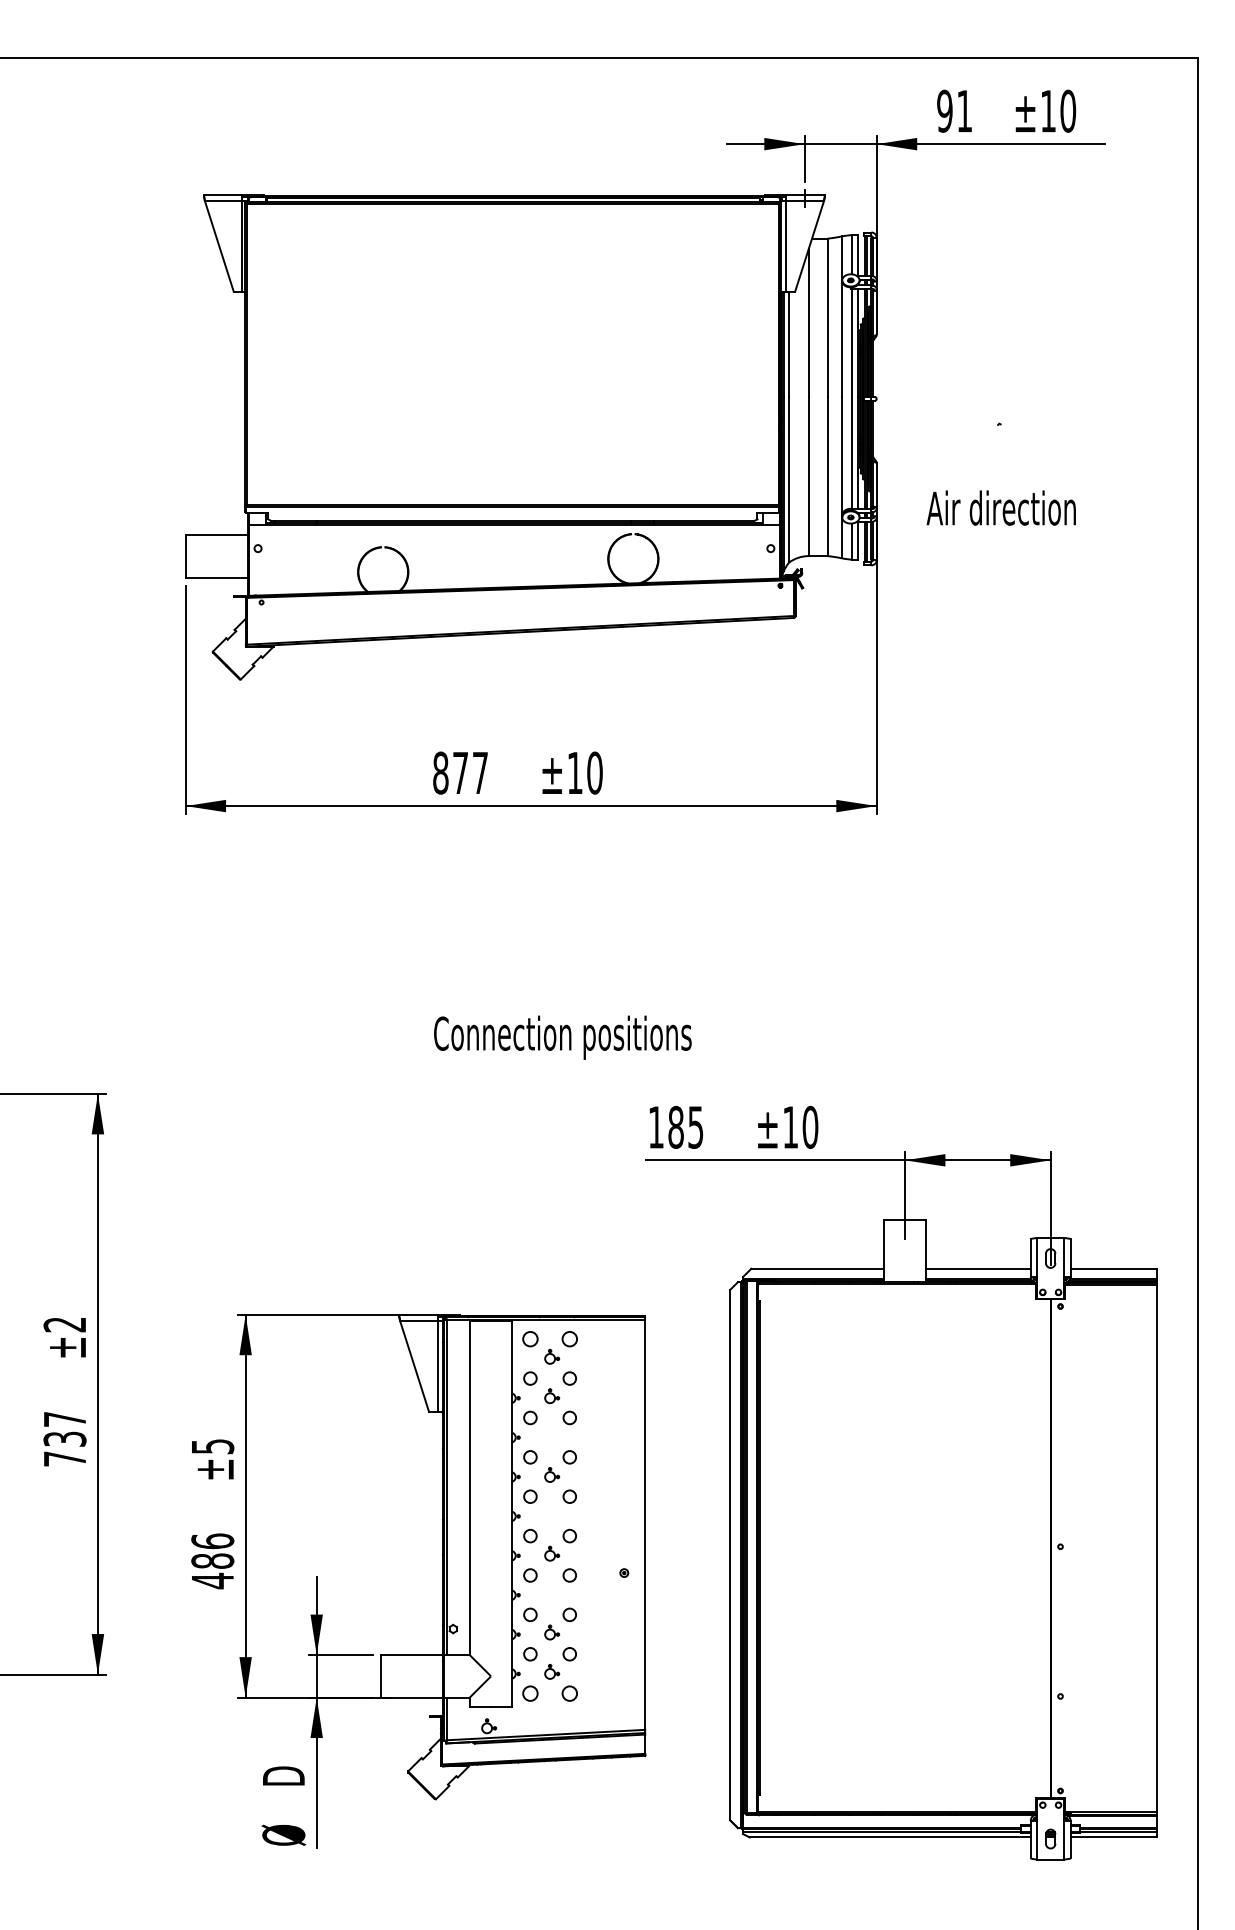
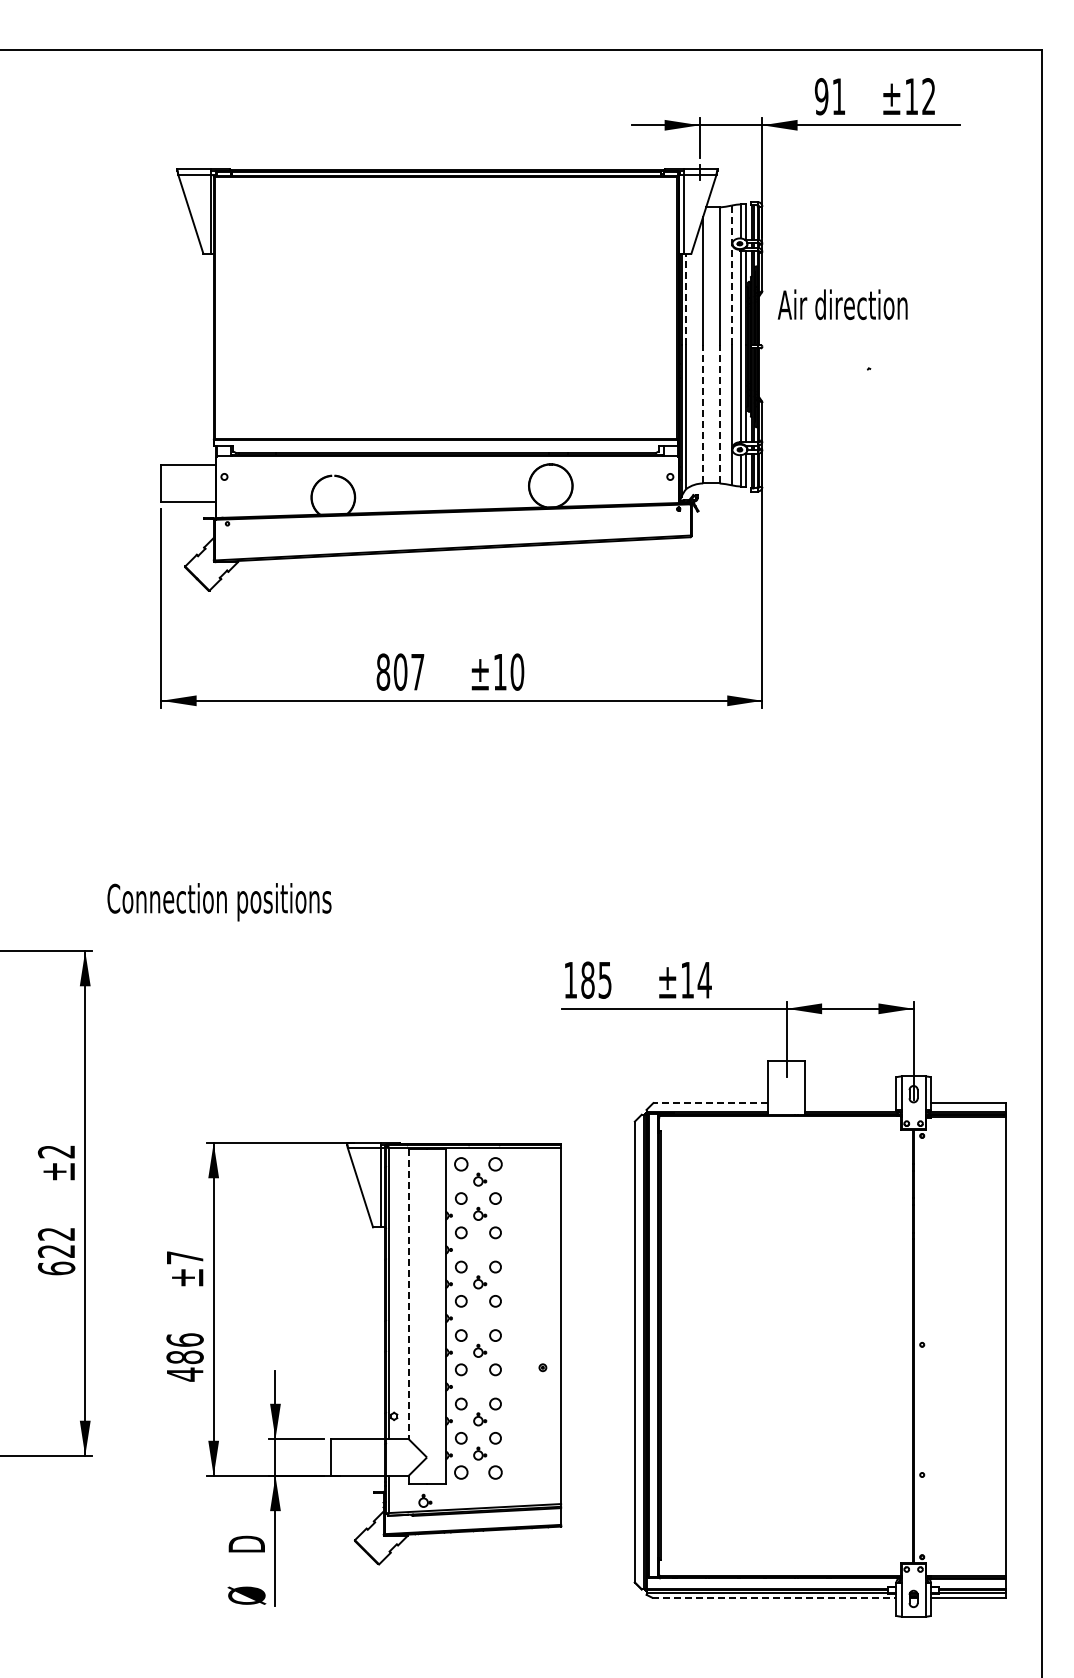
text: (1067, 111) -> (928, 96), ±10 -> ±12
line: (841, 316) -> (731, 275), solid -> dashed
line: (789, 344) -> (686, 299), solid -> dashed
line: (808, 475) -> (703, 413), solid -> dashed
line: (827, 475) -> (719, 413), solid -> dashed
text: (1001, 507) -> (842, 304), moved
text: (460, 772) -> (400, 671), 877 -> 807
text: (562, 1038) -> (219, 902), moved
text: (810, 1126) -> (704, 979), ±10 -> ±14
line: (817, 1269) -> (710, 1103), solid -> dashed
line: (978, 1269) -> (850, 1103), removed
text: (64, 1439) -> (56, 1251), 737 -> 622
text: (213, 1446) -> (185, 1257), ±5 -> ±7
line: (469, 1488) -> (408, 1294), solid -> dashed
line: (890, 1837) -> (774, 1597), solid -> dashed

